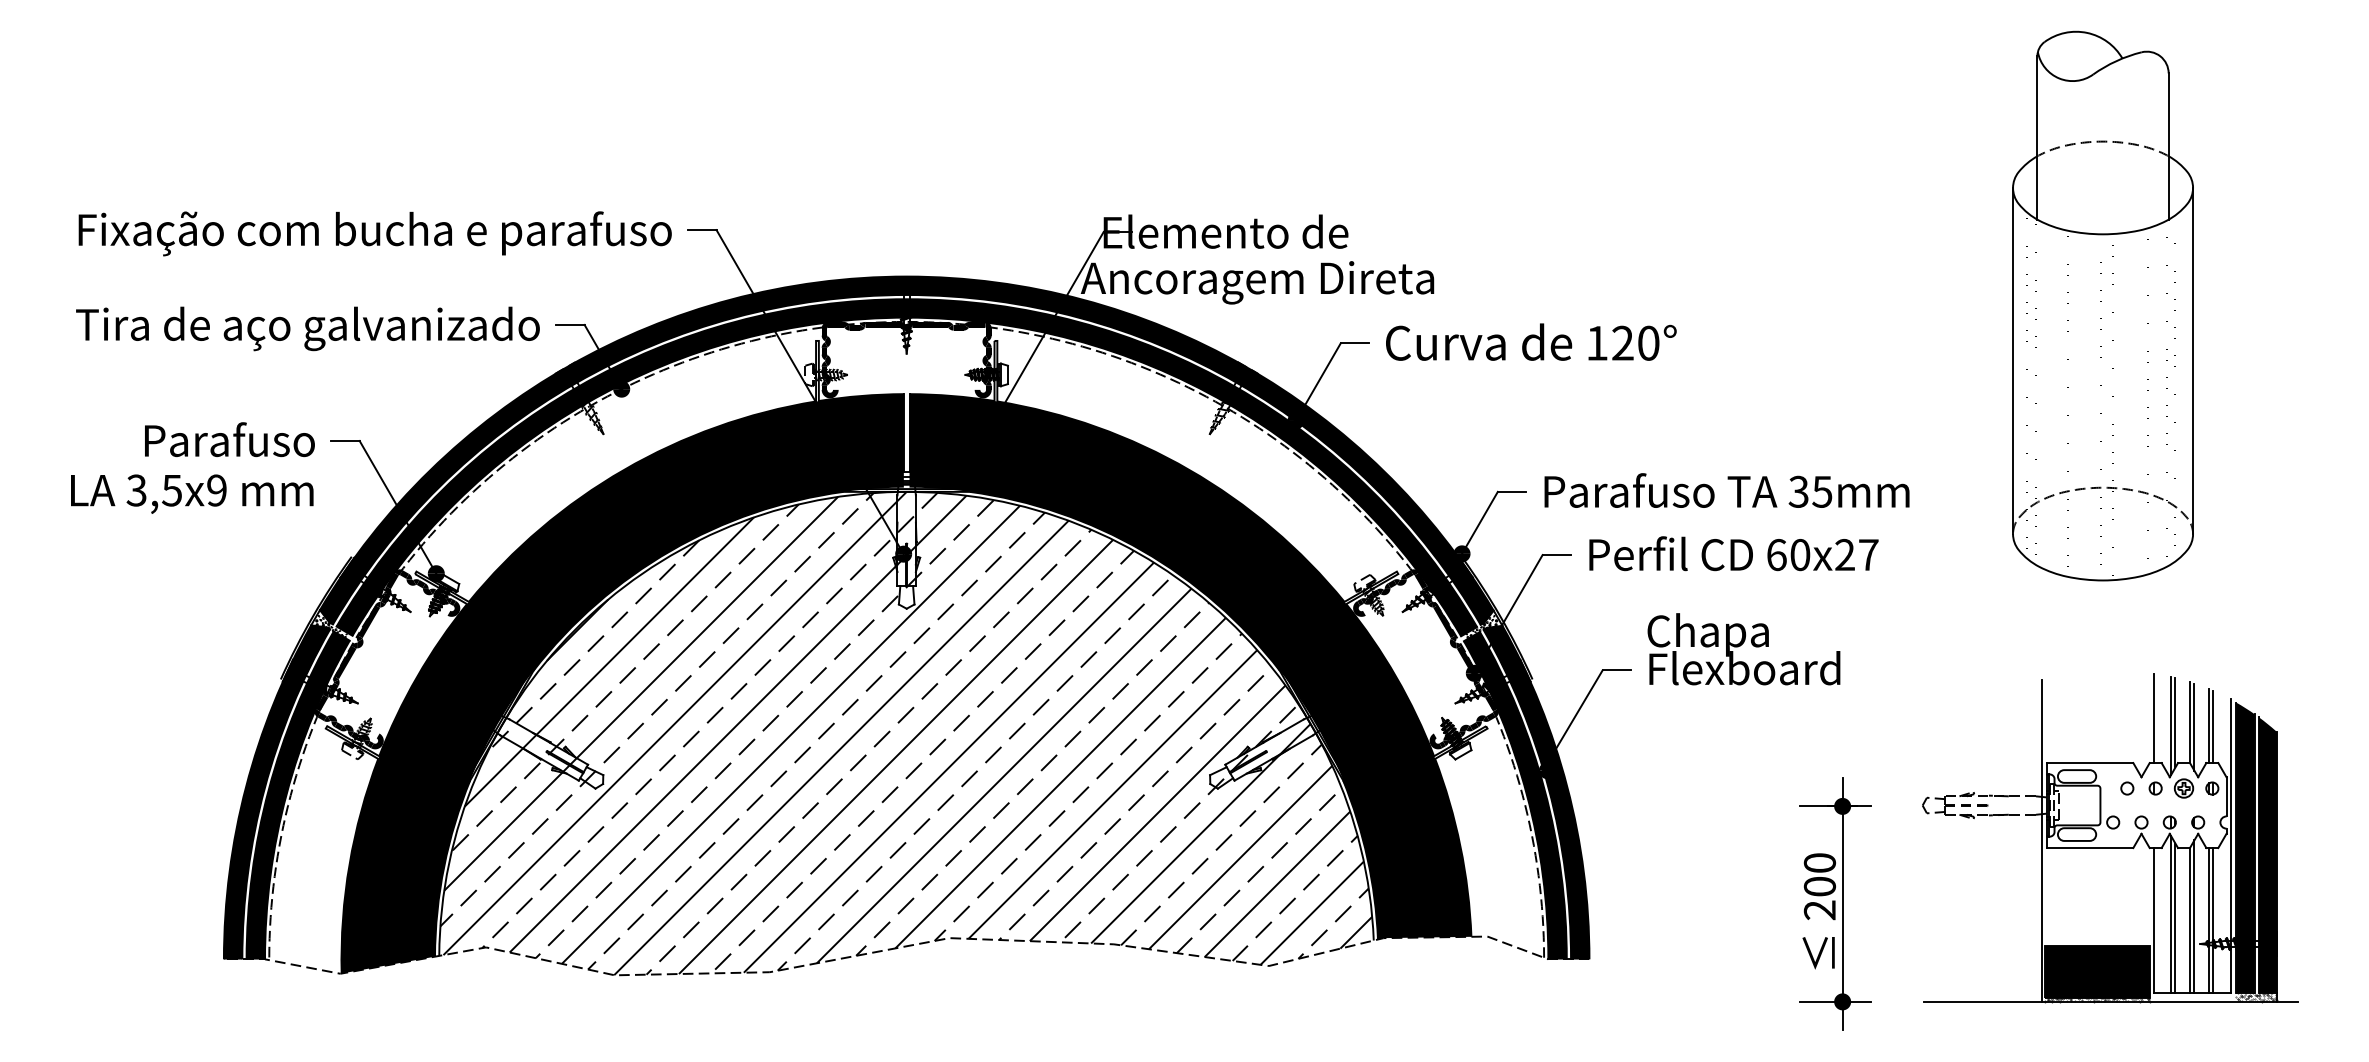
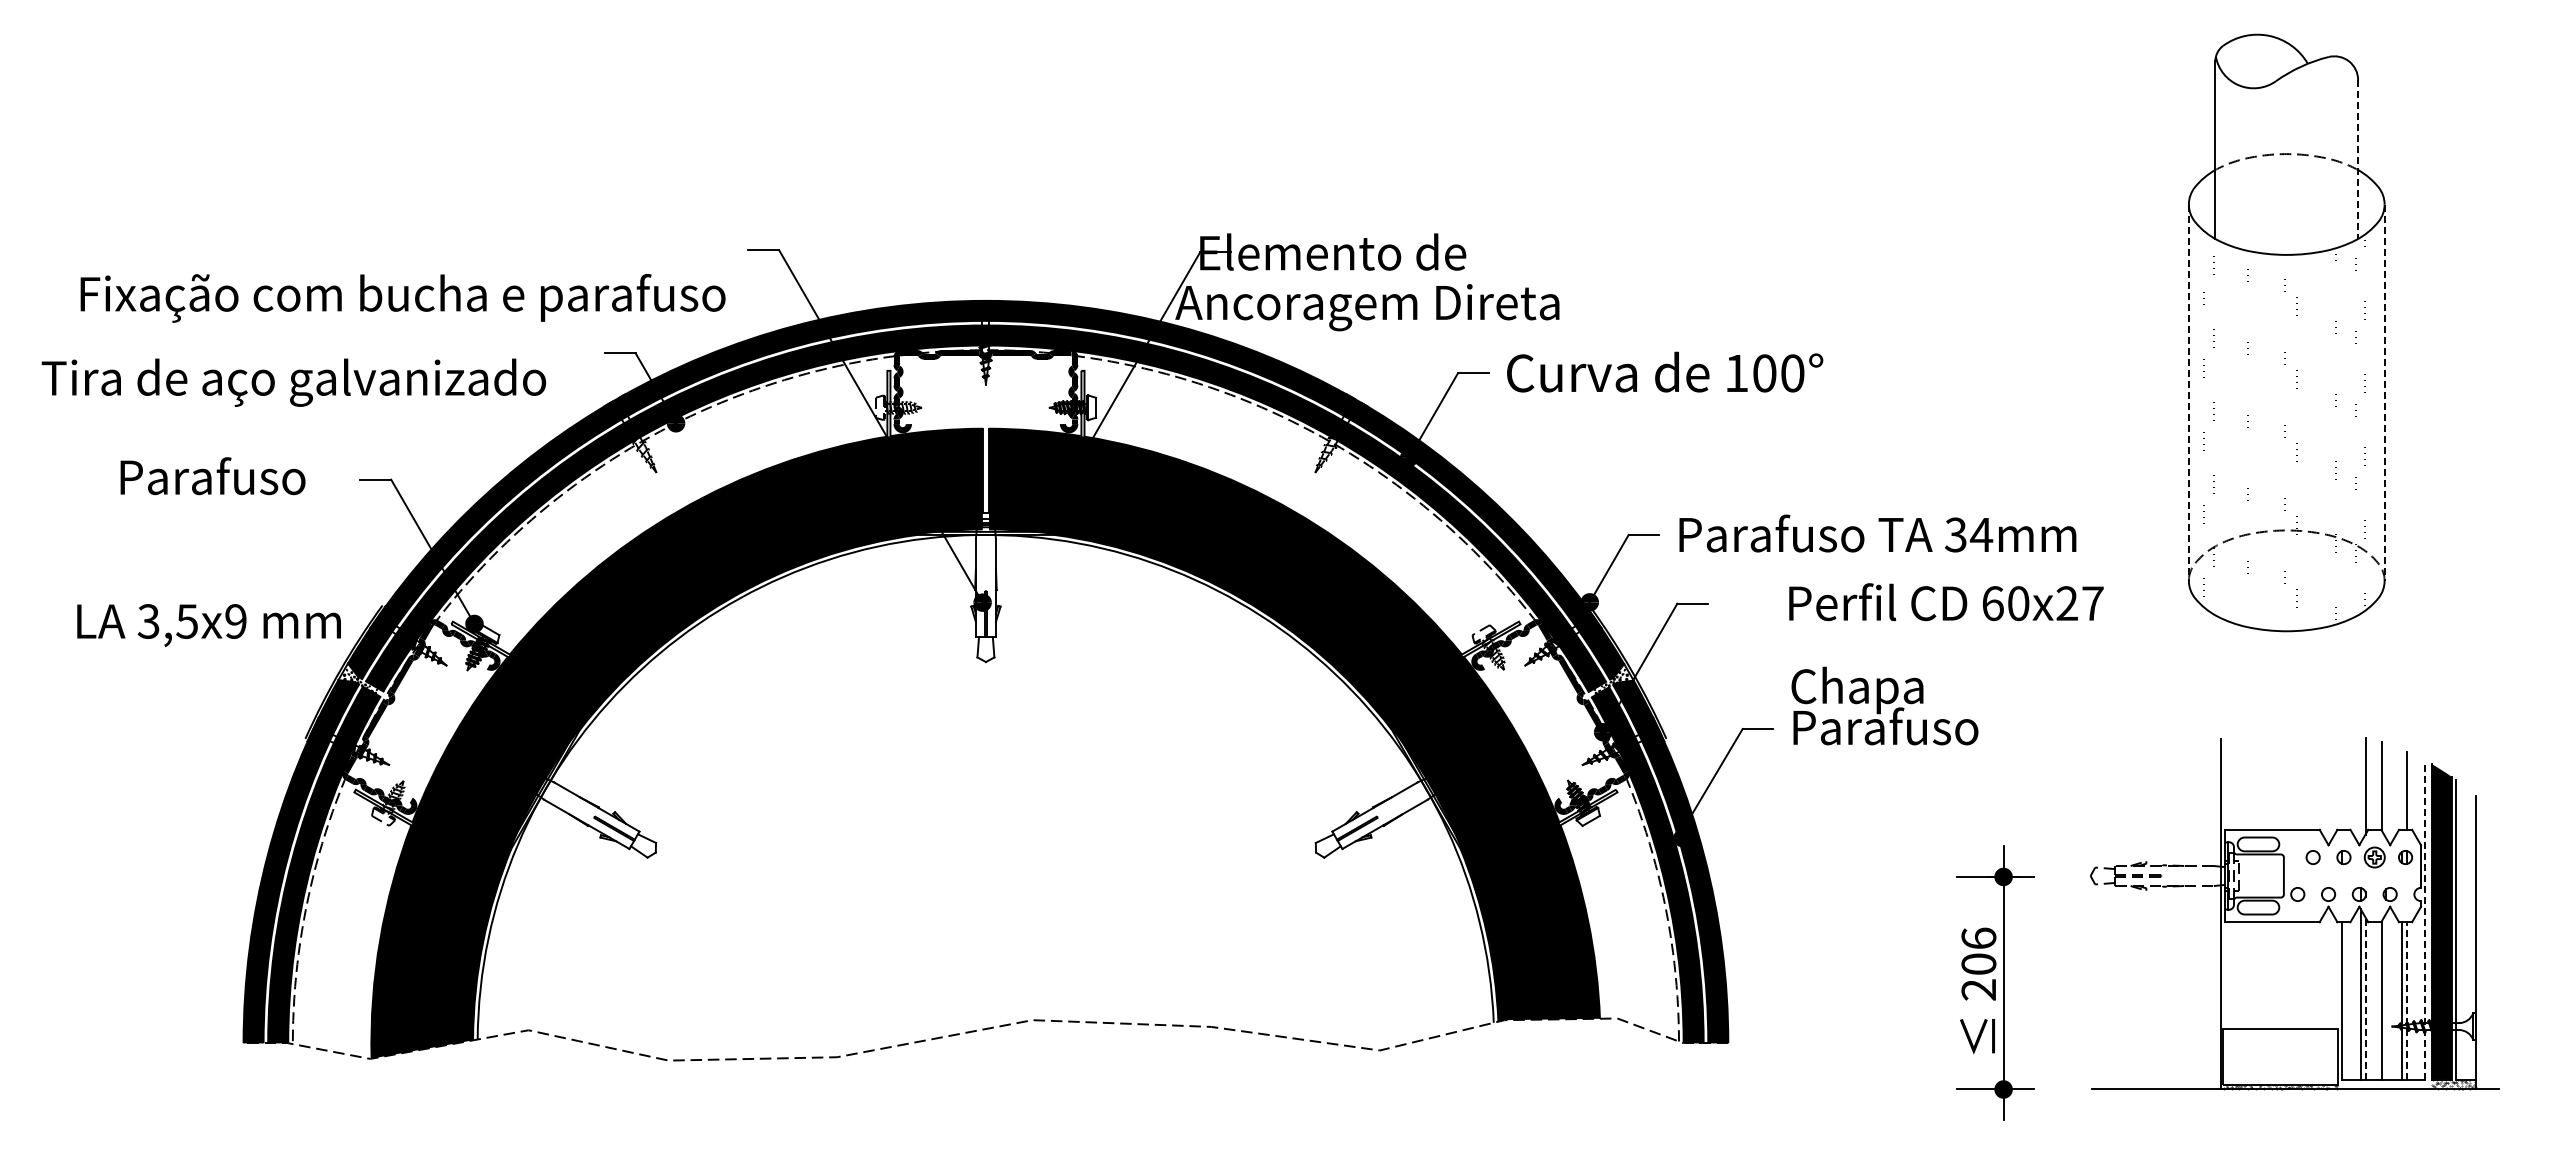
line: (2169, 147) -> (2358, 160), solid -> dashed
text: (374, 233) -> (402, 298), moved
text: (307, 328) -> (293, 382), moved
text: (1622, 343) -> (1764, 373), 120° -> 100°
line: (2012, 361) -> (2188, 393), solid -> dashed
line: (2192, 361) -> (2384, 393), solid -> dashed
text: (229, 439) -> (212, 476), moved
text: (1822, 492) -> (1981, 535), 35mm -> 34mm
text: (191, 494) -> (208, 625), moved
text: (1734, 553) -> (1946, 602), moved
text: (1746, 668) -> (1899, 726), Flexboard -> Parafuso
line: (2154, 717) -> (2342, 780), removed
line: (2170, 725) -> (2360, 789), removed
line: (2209, 725) -> (2402, 789), removed
line: (2194, 726) -> (2386, 790), removed
hatch: (906, 733) -> (985, 797), removed
line: (2230, 846) -> (2425, 920), solid -> dashed
fill: (2268, 854) -> (2466, 929), removed
text: (1819, 862) -> (1978, 937), 200 -> 206
line: (2194, 916) -> (2386, 996), removed
line: (2175, 918) -> (2365, 998), solid -> dashed
line: (2213, 920) -> (2406, 1000), solid -> dashed
fill: (2097, 971) -> (2280, 1056), removed

